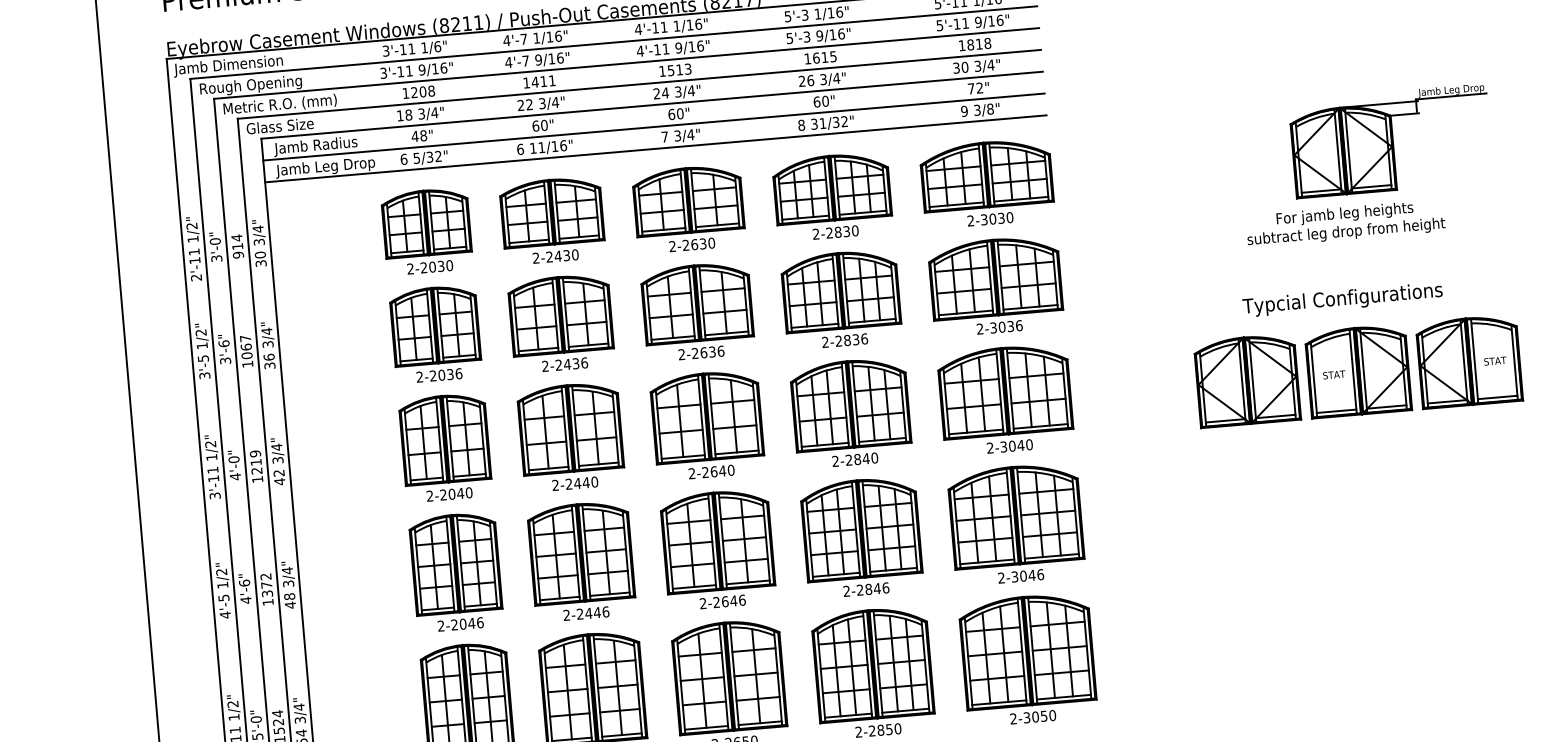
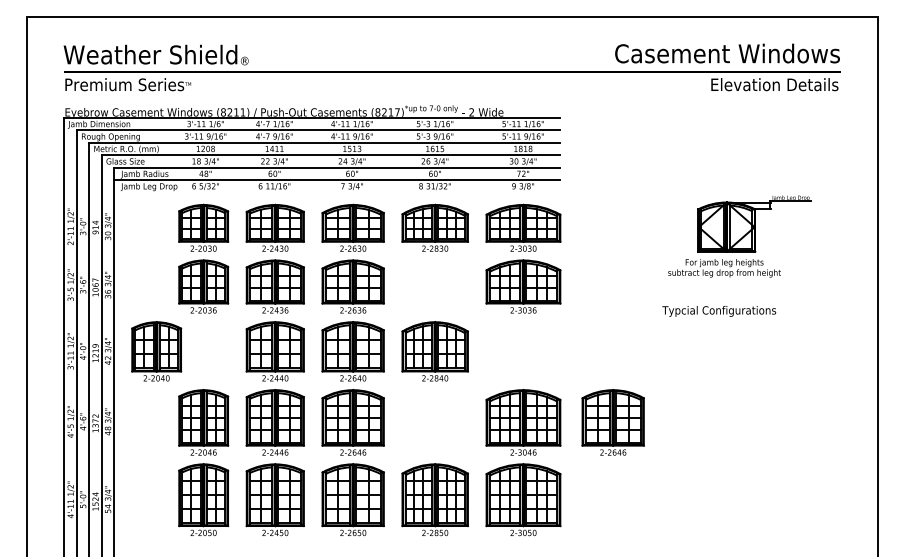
line: (656, 148) -> (337, 192), removed
part: (840, 298) -> (434, 286), removed
part: (1358, 370) -> (724, 352), removed
part: (1005, 399) -> (523, 351), removed
part: (445, 447) -> (156, 351), moved
part: (1172, 510) -> (612, 422), added
part: (860, 537) -> (434, 422), removed

